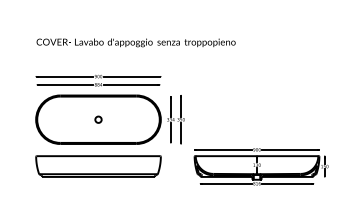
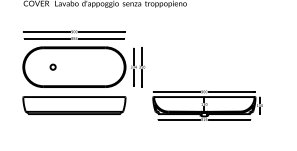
circle: (98, 119) -> (53, 67), moved

